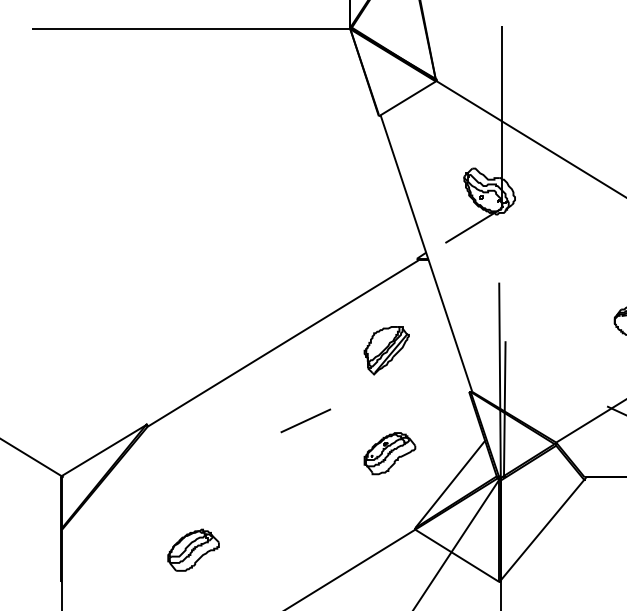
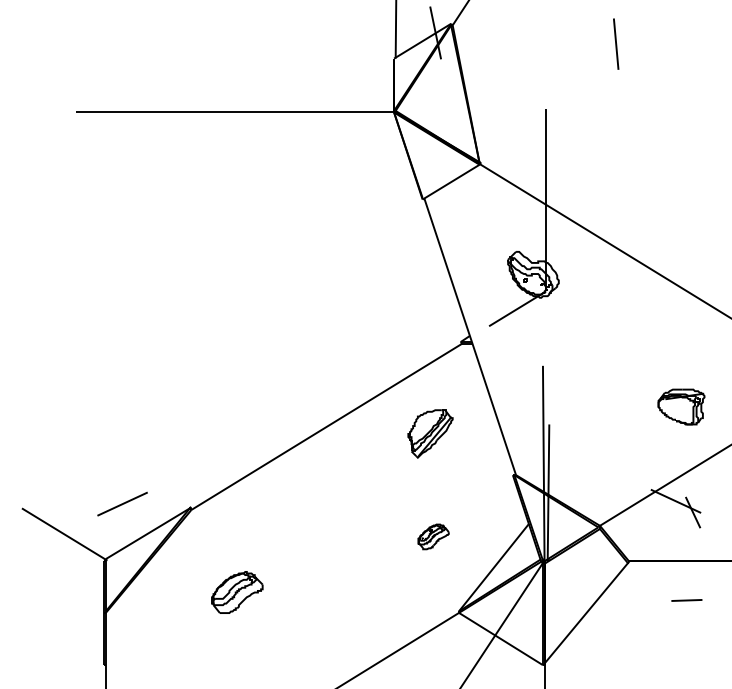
line: (305, 420) -> (122, 503), moved
part: (389, 453) -> (433, 536), size x0.6
part: (193, 550) -> (237, 592), moved

